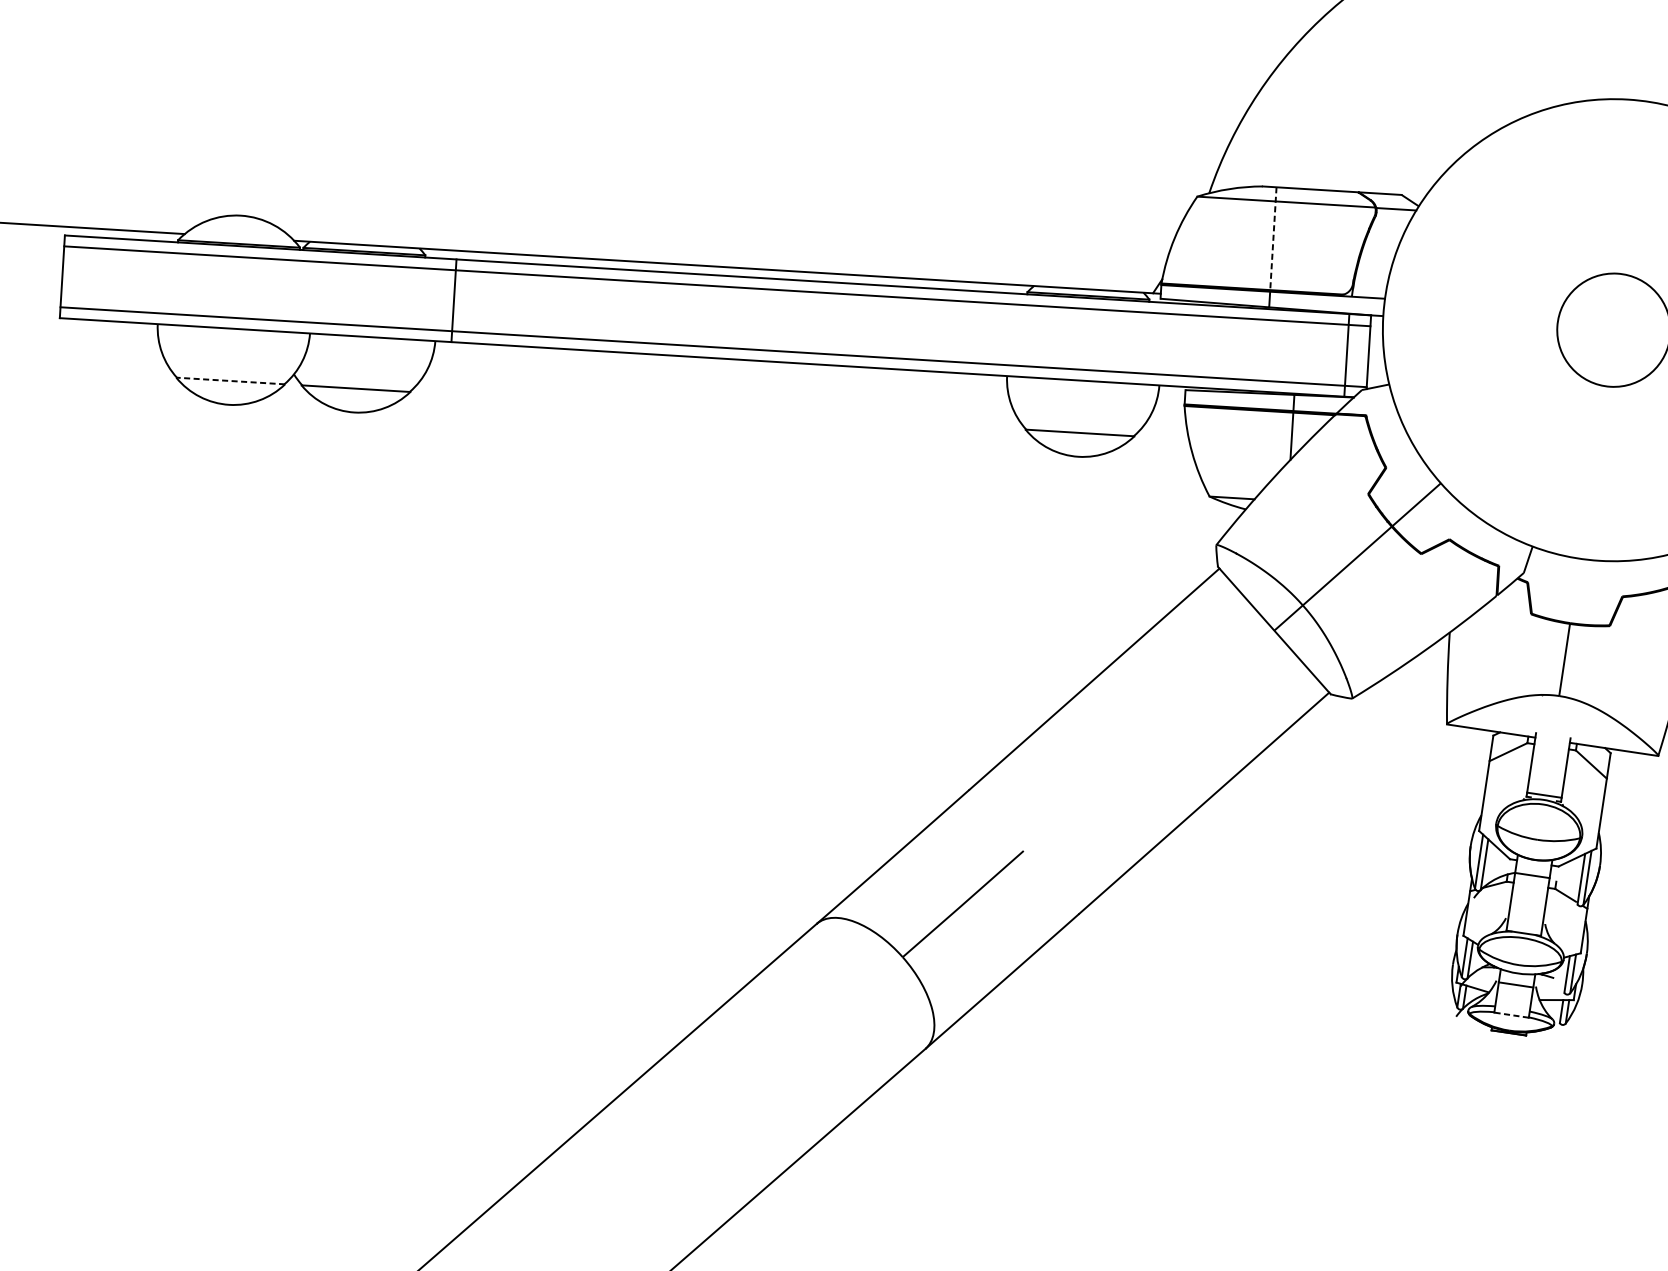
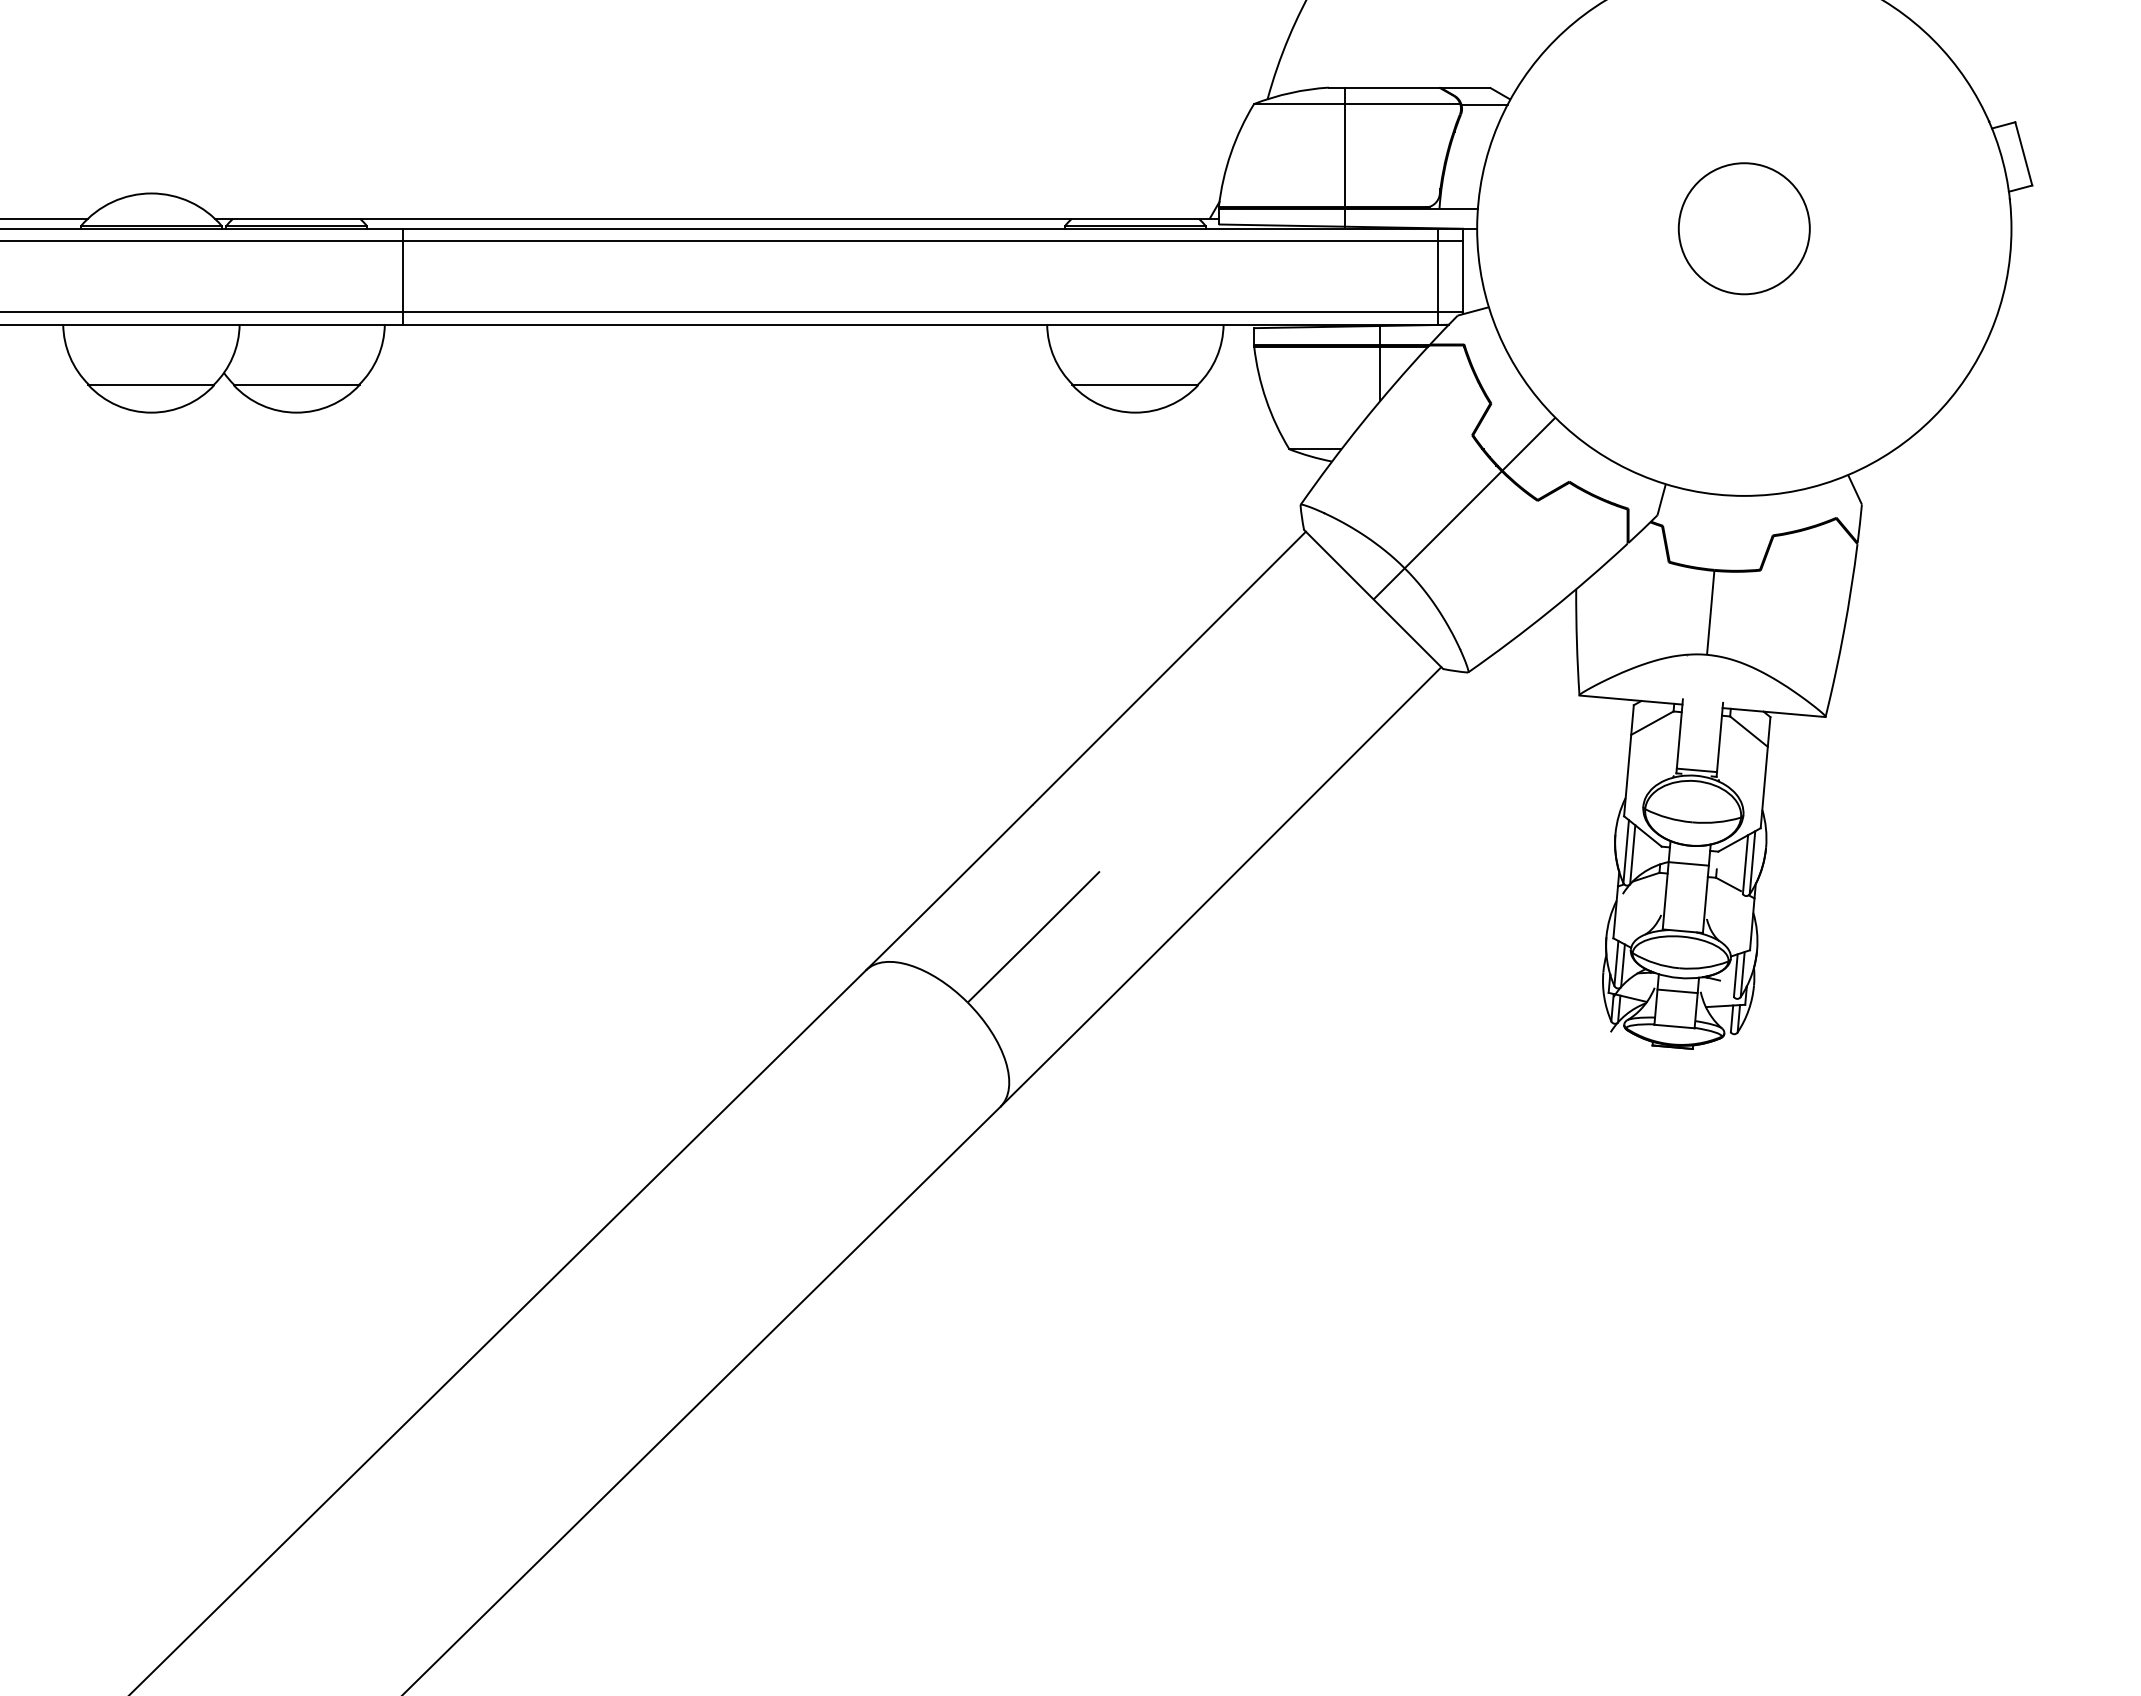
line: (1273, 238) -> (1344, 147), dashed -> solid
line: (229, 381) -> (150, 385), dashed -> solid
line: (1511, 1015) -> (1674, 1026), dashed -> solid

